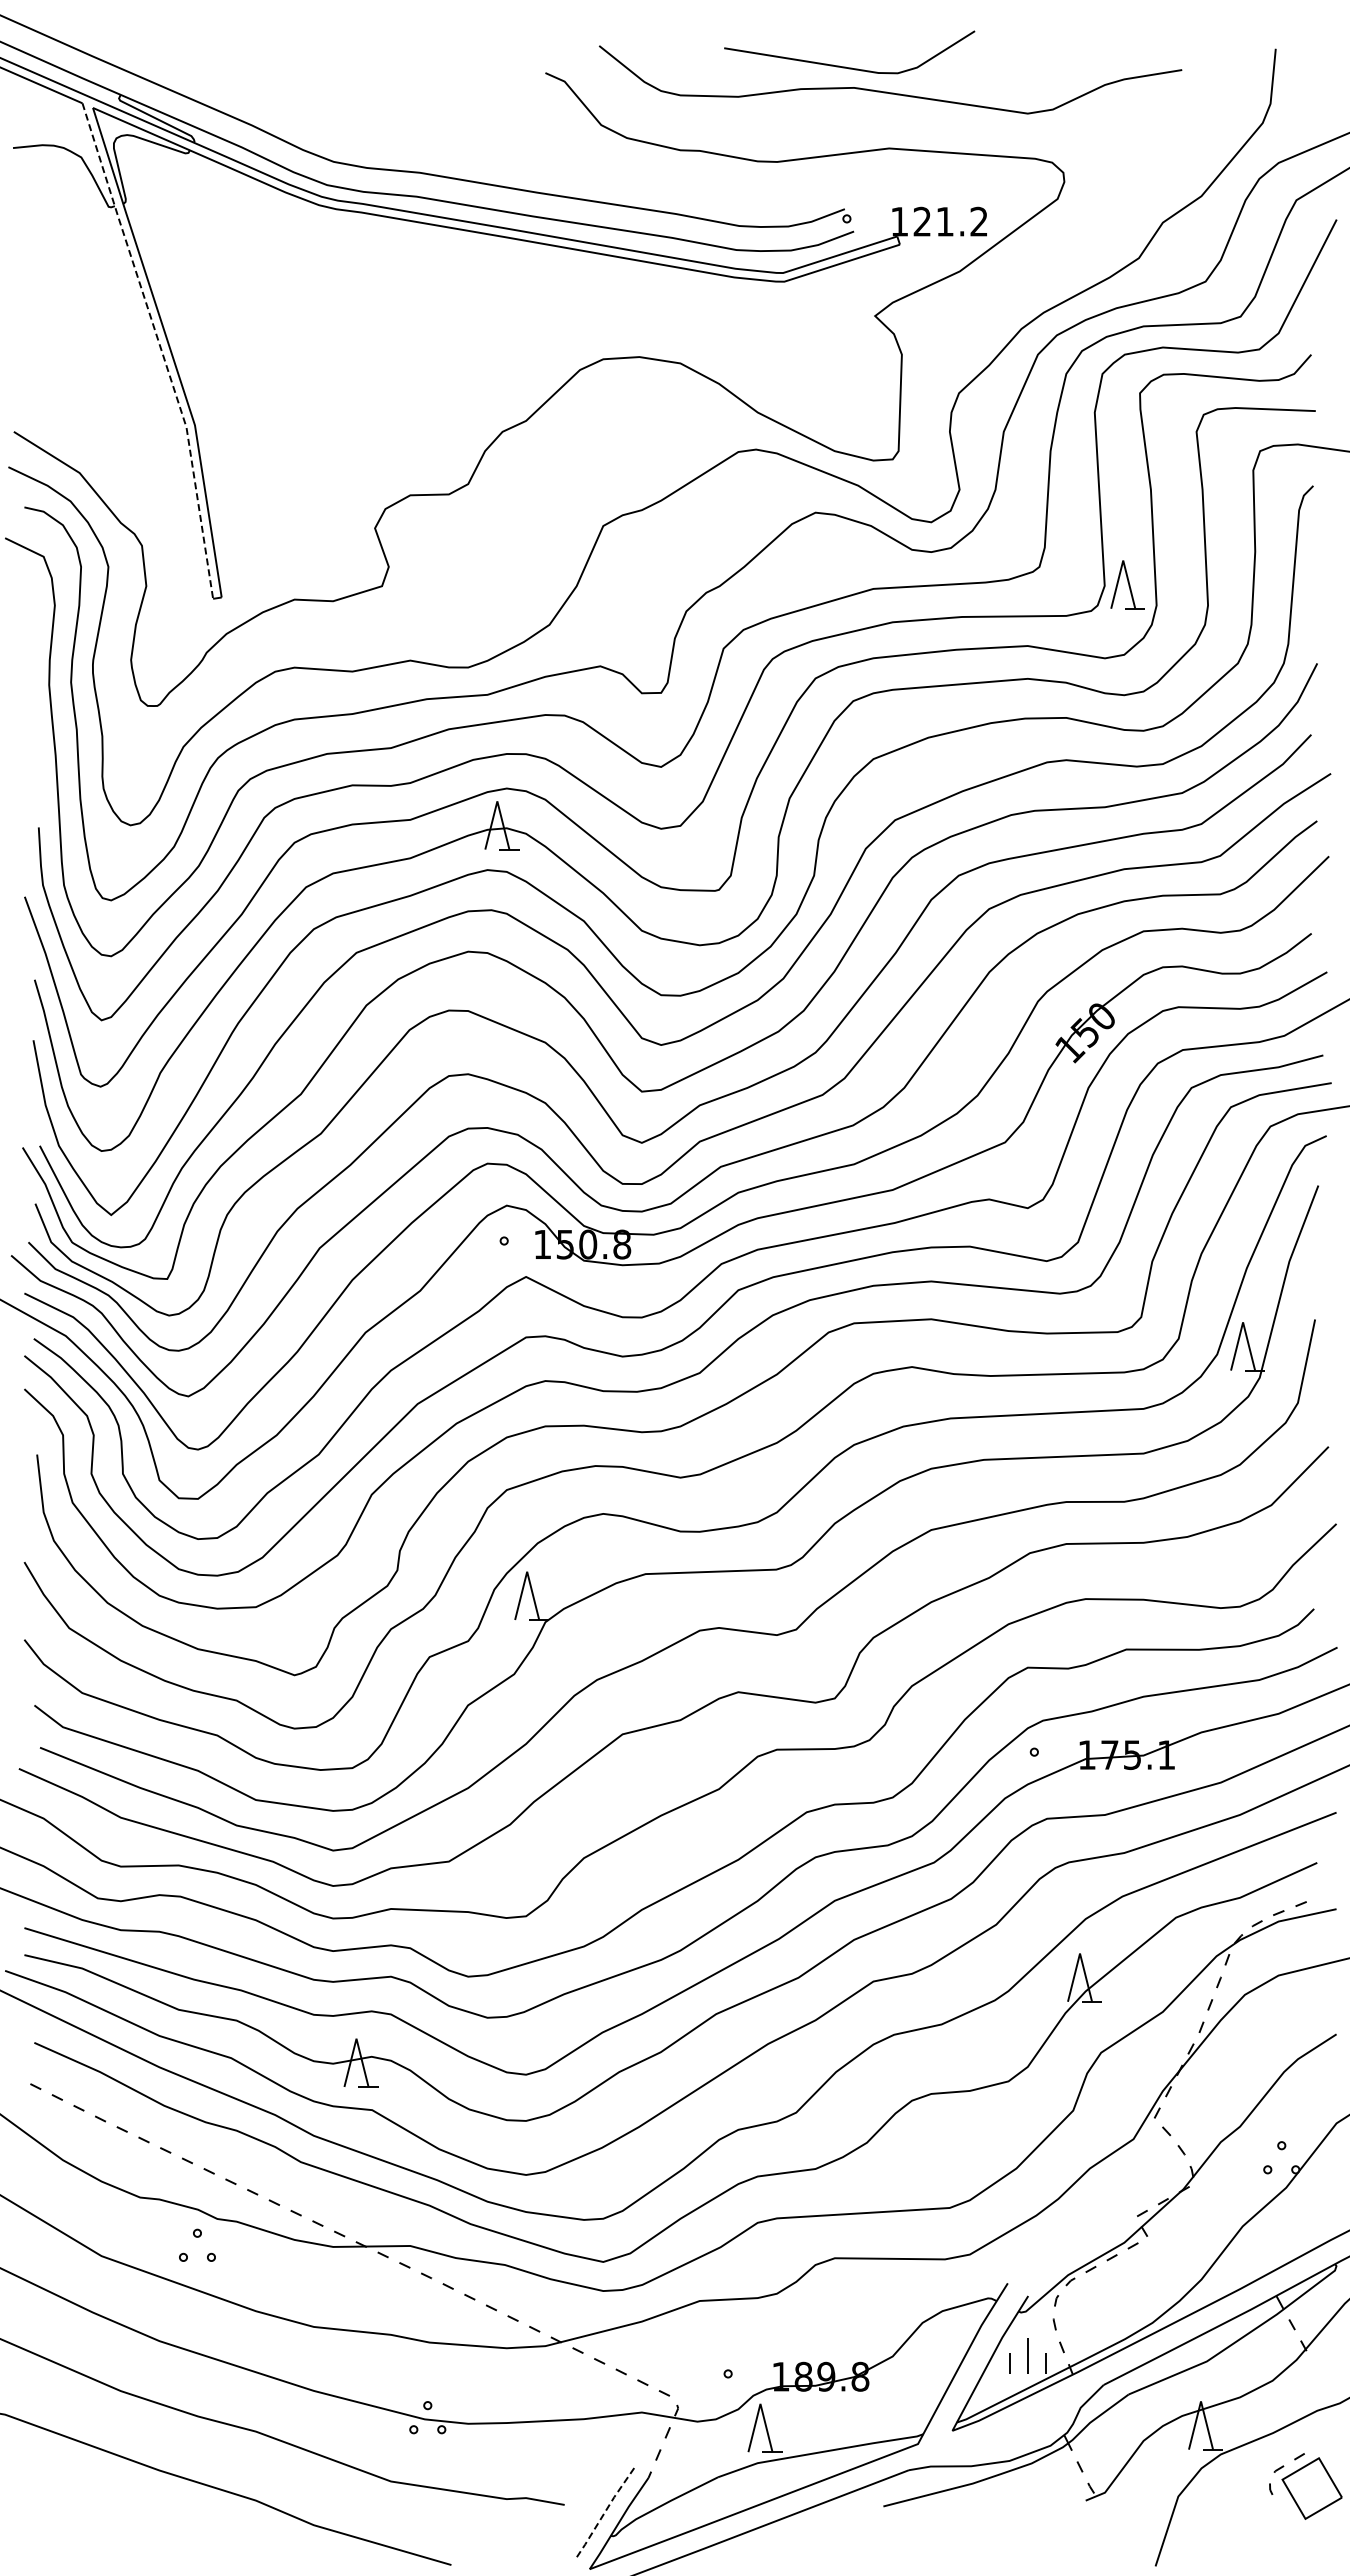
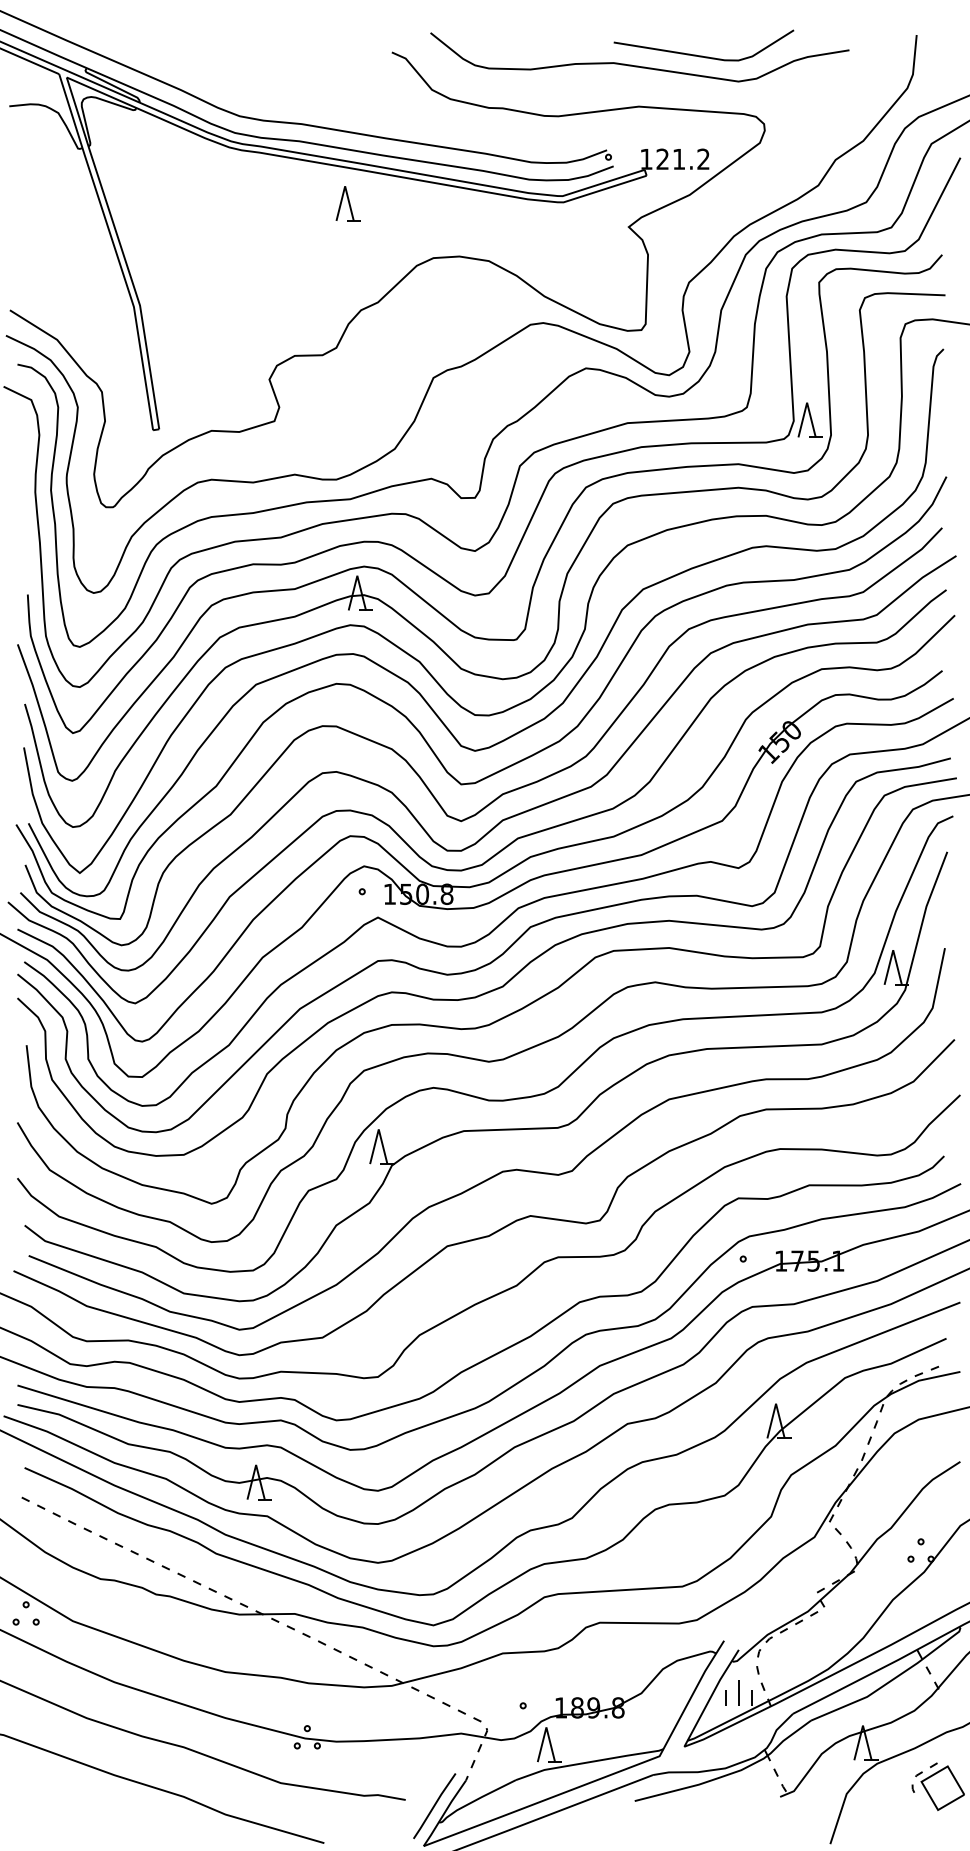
line: (845, 66) -> (700, 55), moved
part: (484, 283) -> (348, 203), added
line: (160, 348) -> (115, 250), dashed -> solid
part: (197, 2237) -> (26, 1607), moved
line: (604, 2513) -> (434, 1806), dashed -> solid

